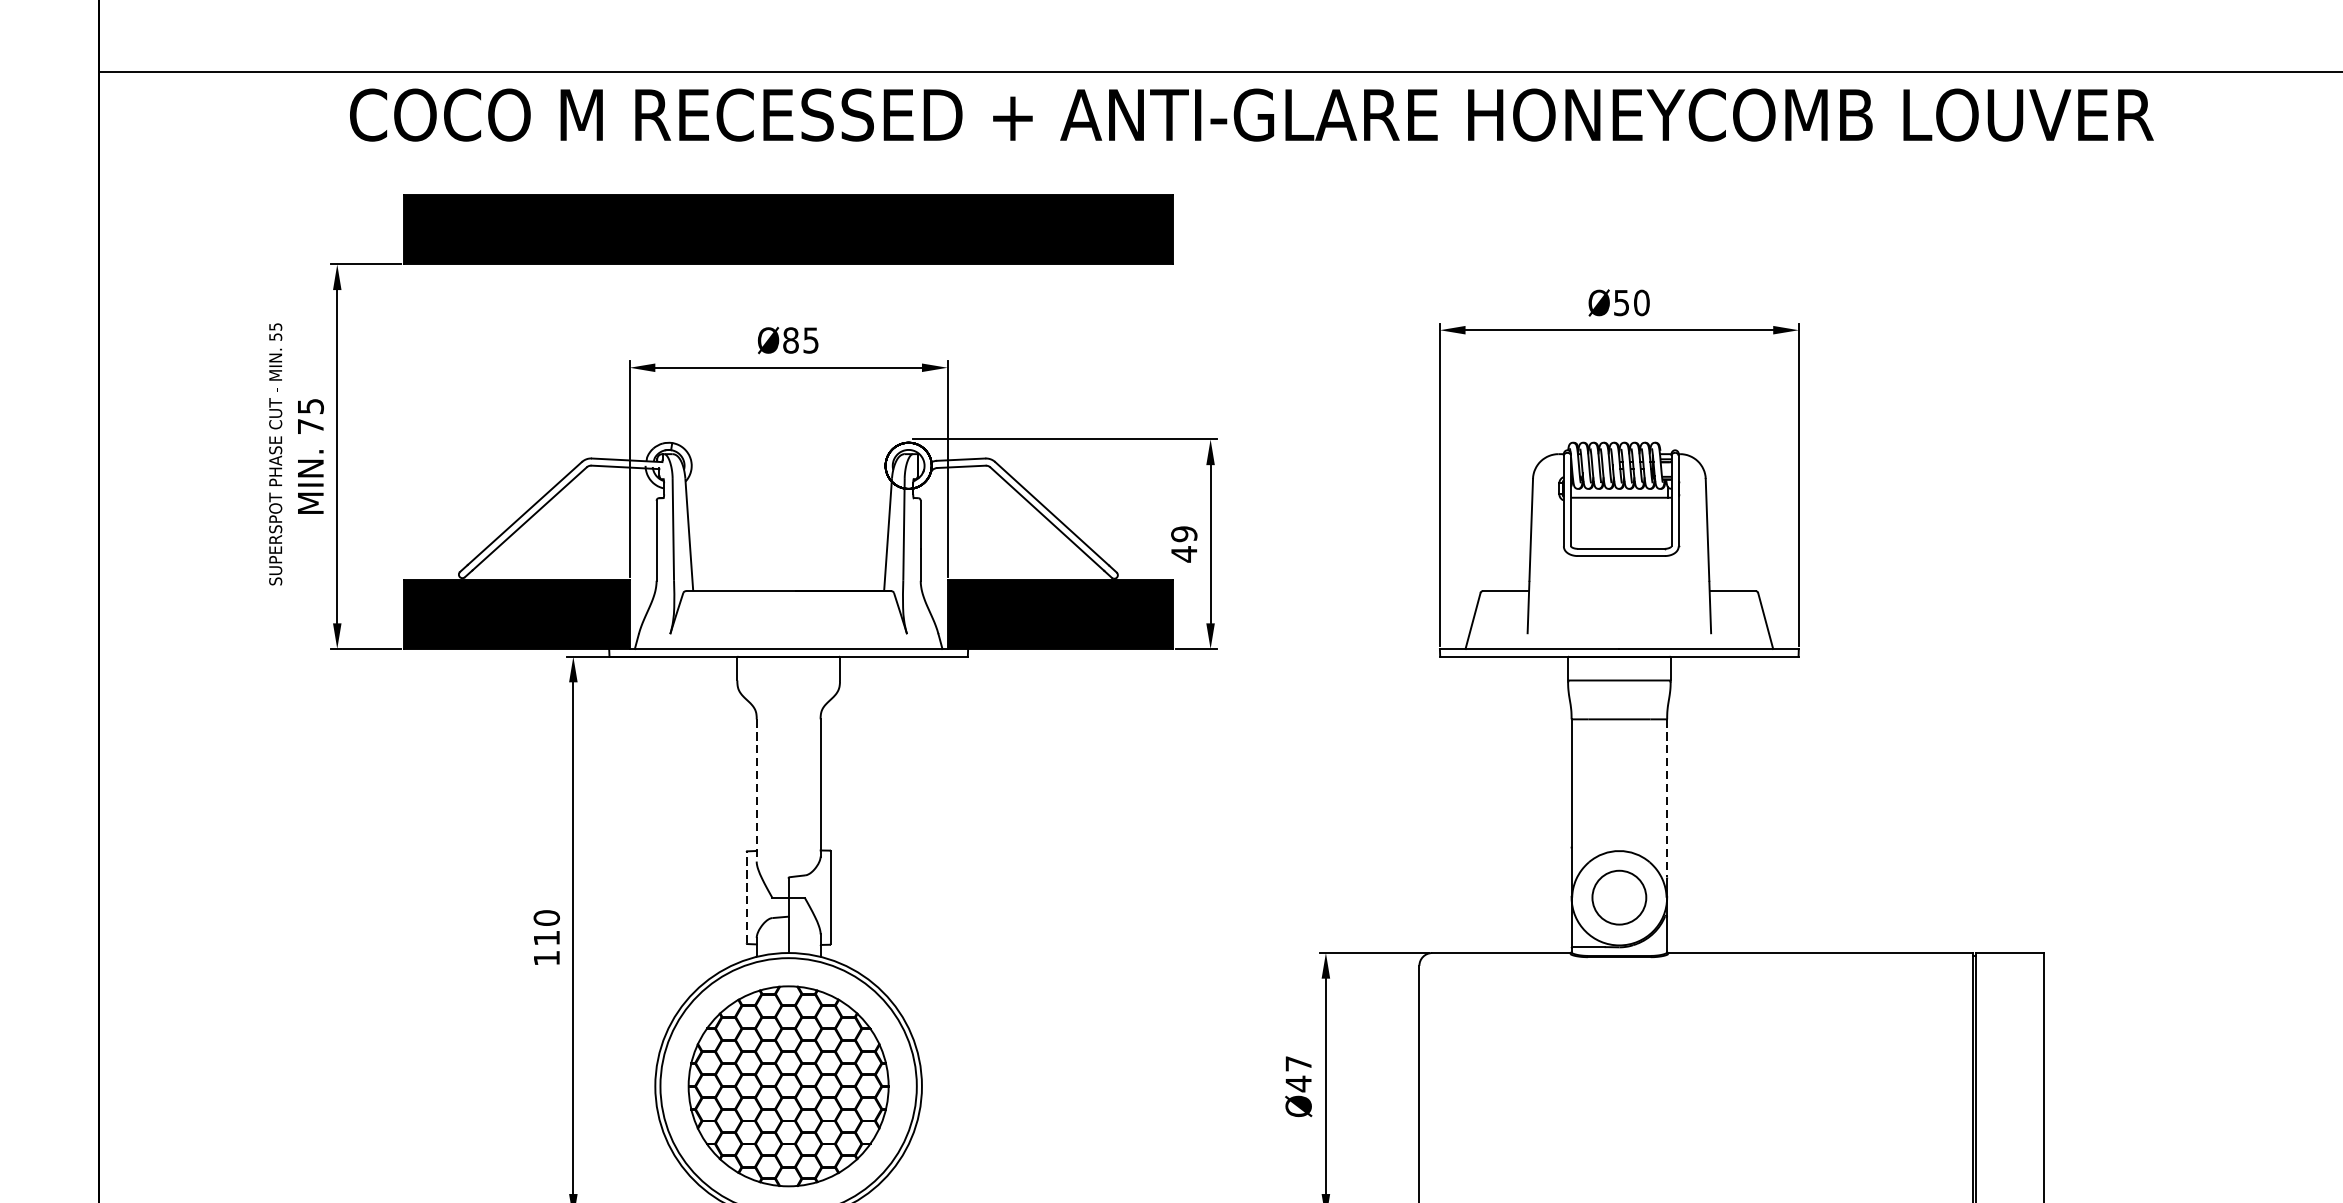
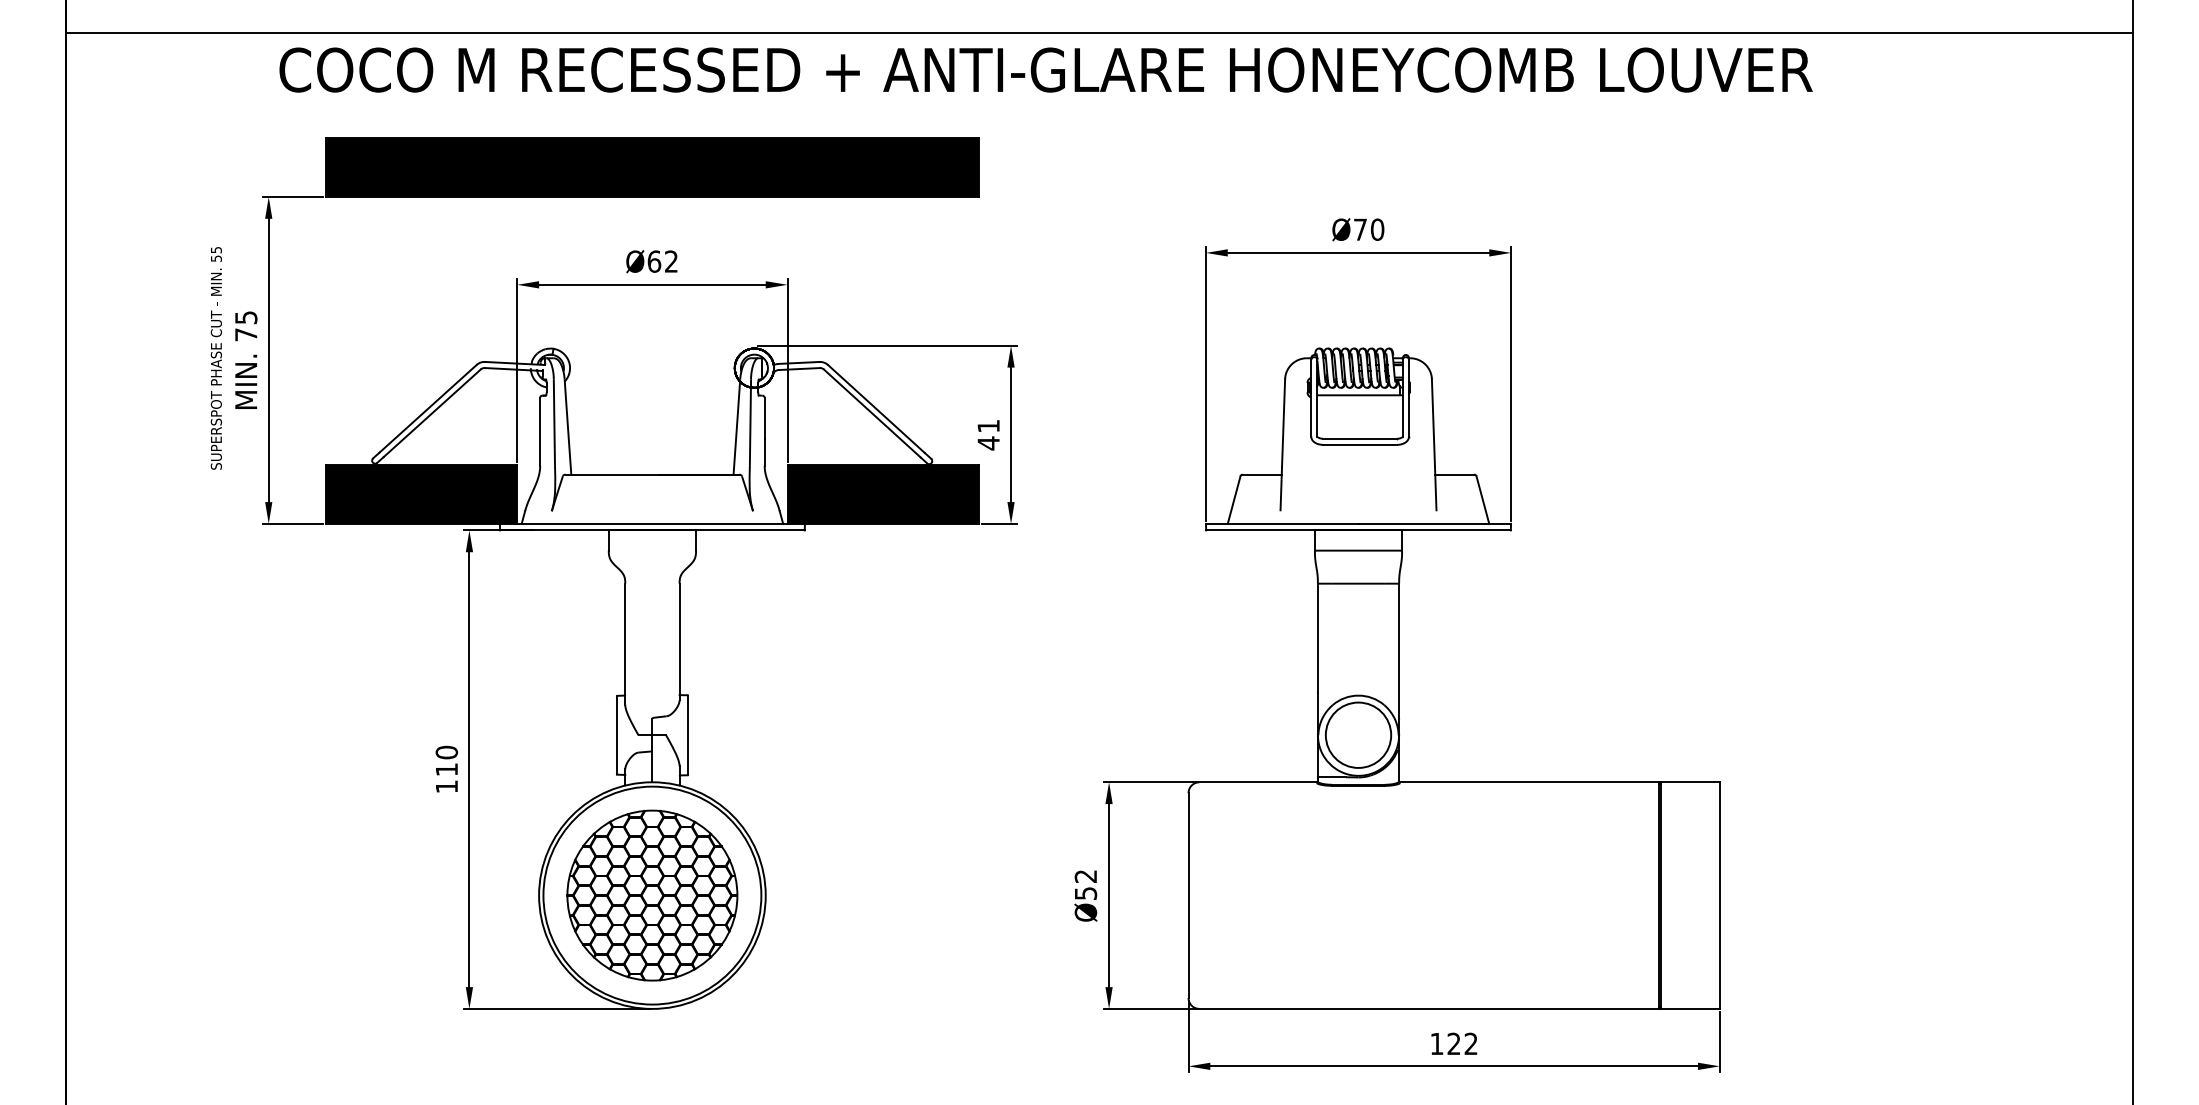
text: (1621, 302) -> (1360, 229), Ø50 -> Ø70
text: (800, 340) -> (662, 261), Ø85 -> Ø62
text: (1184, 534) -> (988, 426), 49 -> 41
line: (756, 790) -> (625, 644), dashed -> solid
line: (1667, 799) -> (1399, 651), dashed -> solid
circle: (1619, 896) -> (1358, 734), size x1.43
line: (746, 897) -> (616, 735), dashed -> solid
text: (1298, 1074) -> (1085, 885), Ø47 -> Ø52

